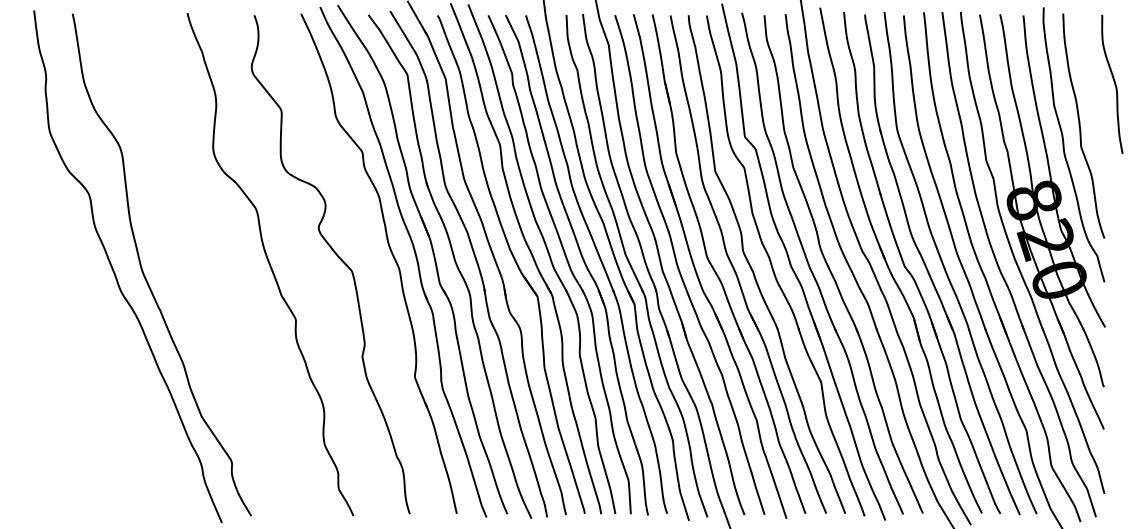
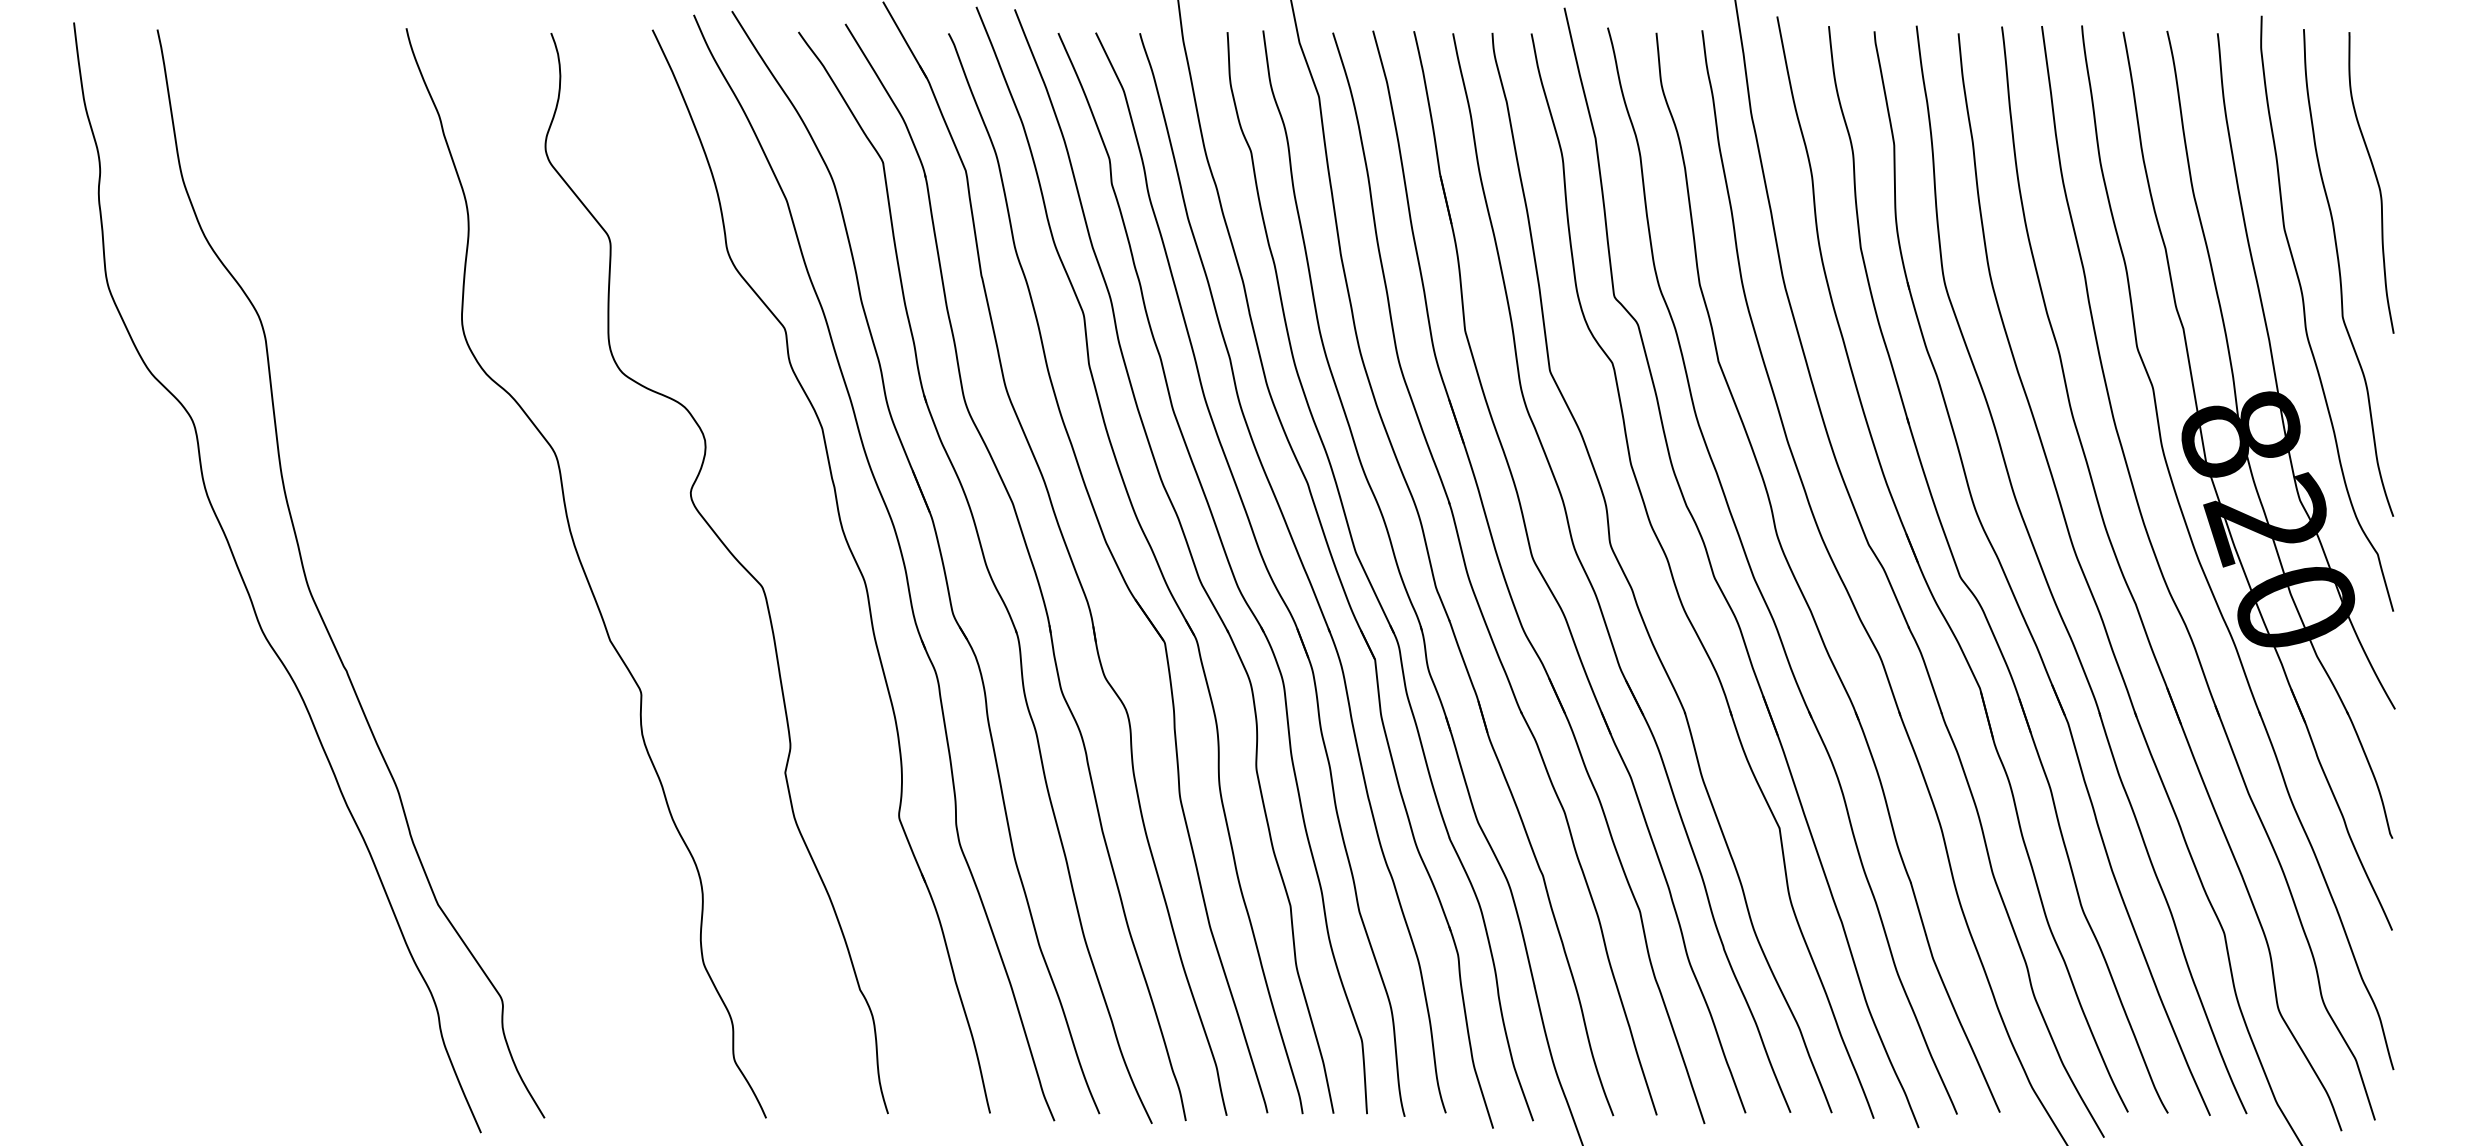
curve: (1114, 84) -> (2376, 182), moved

